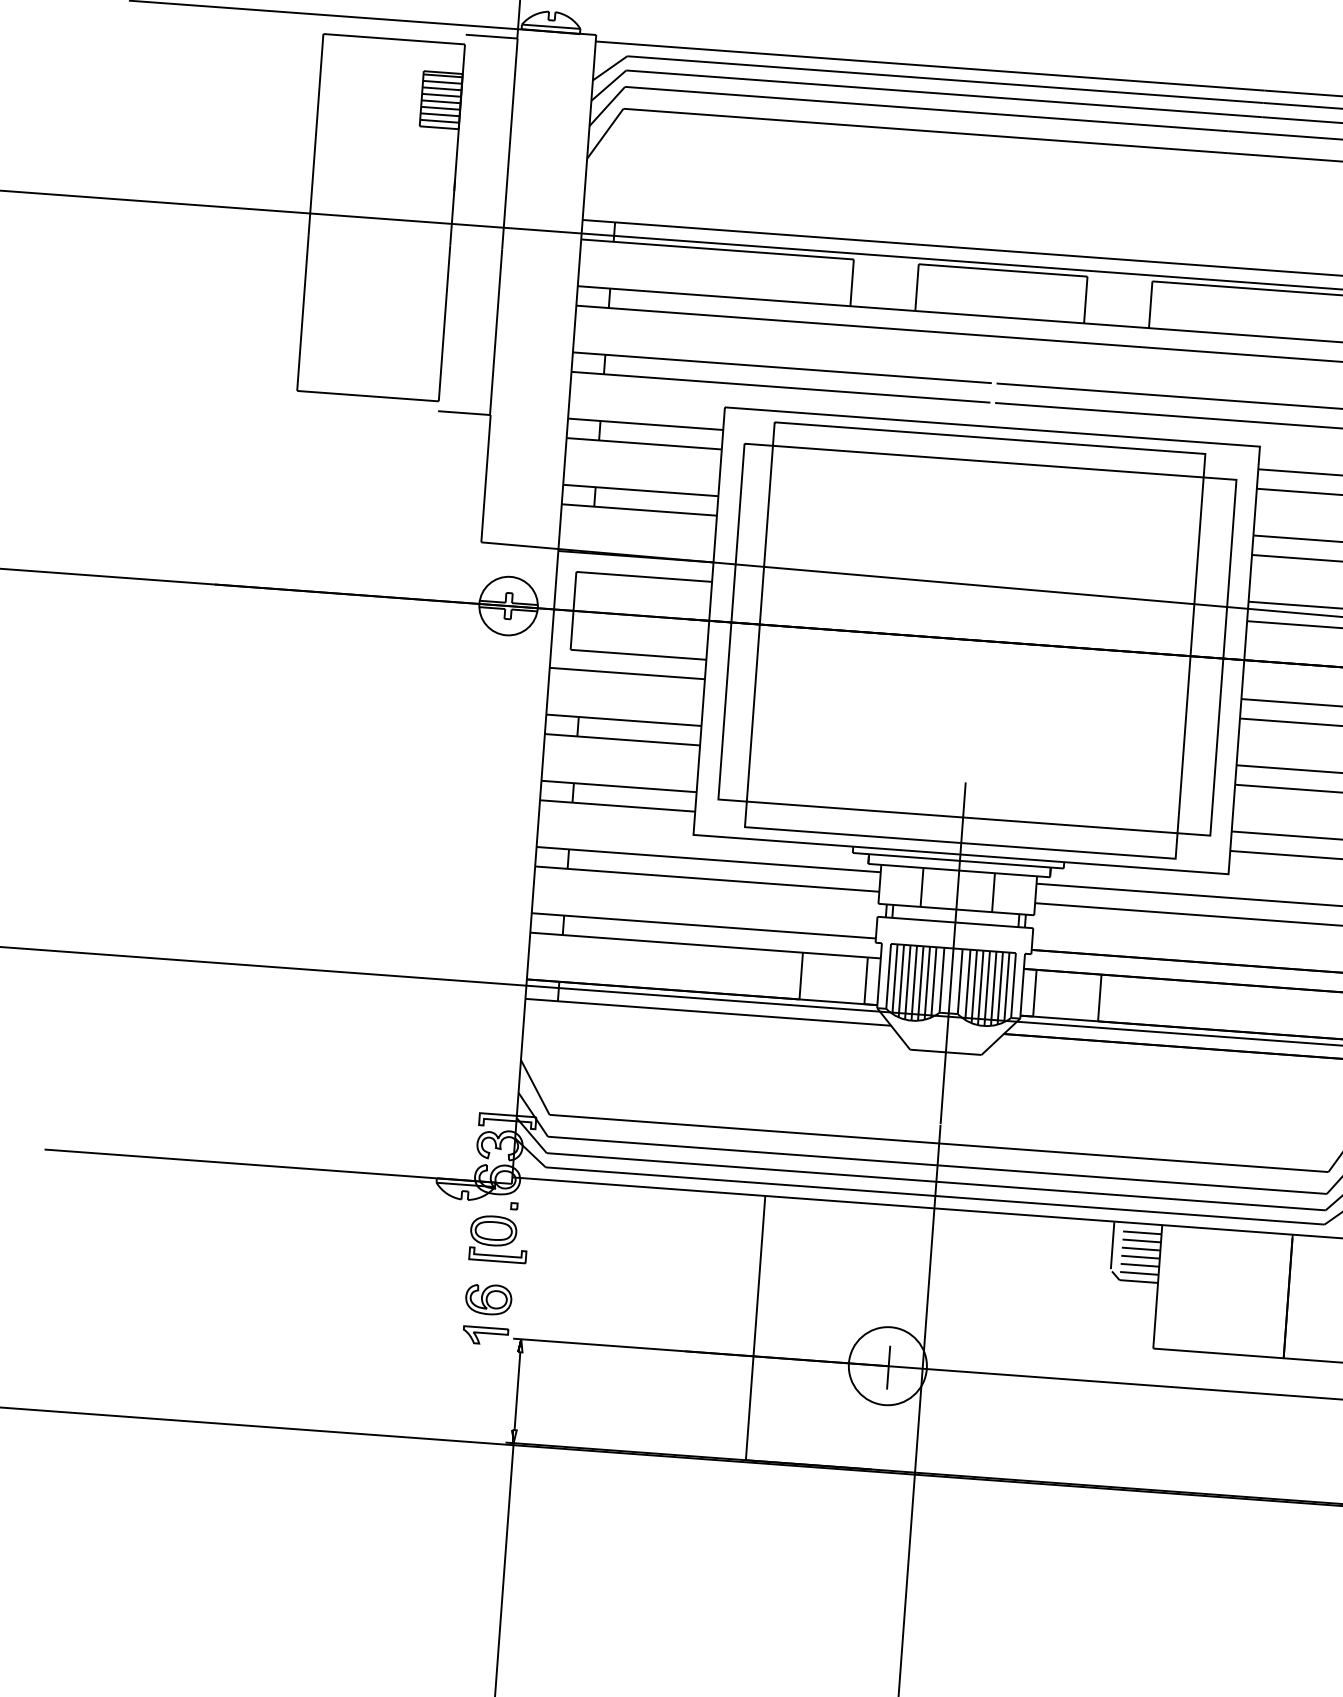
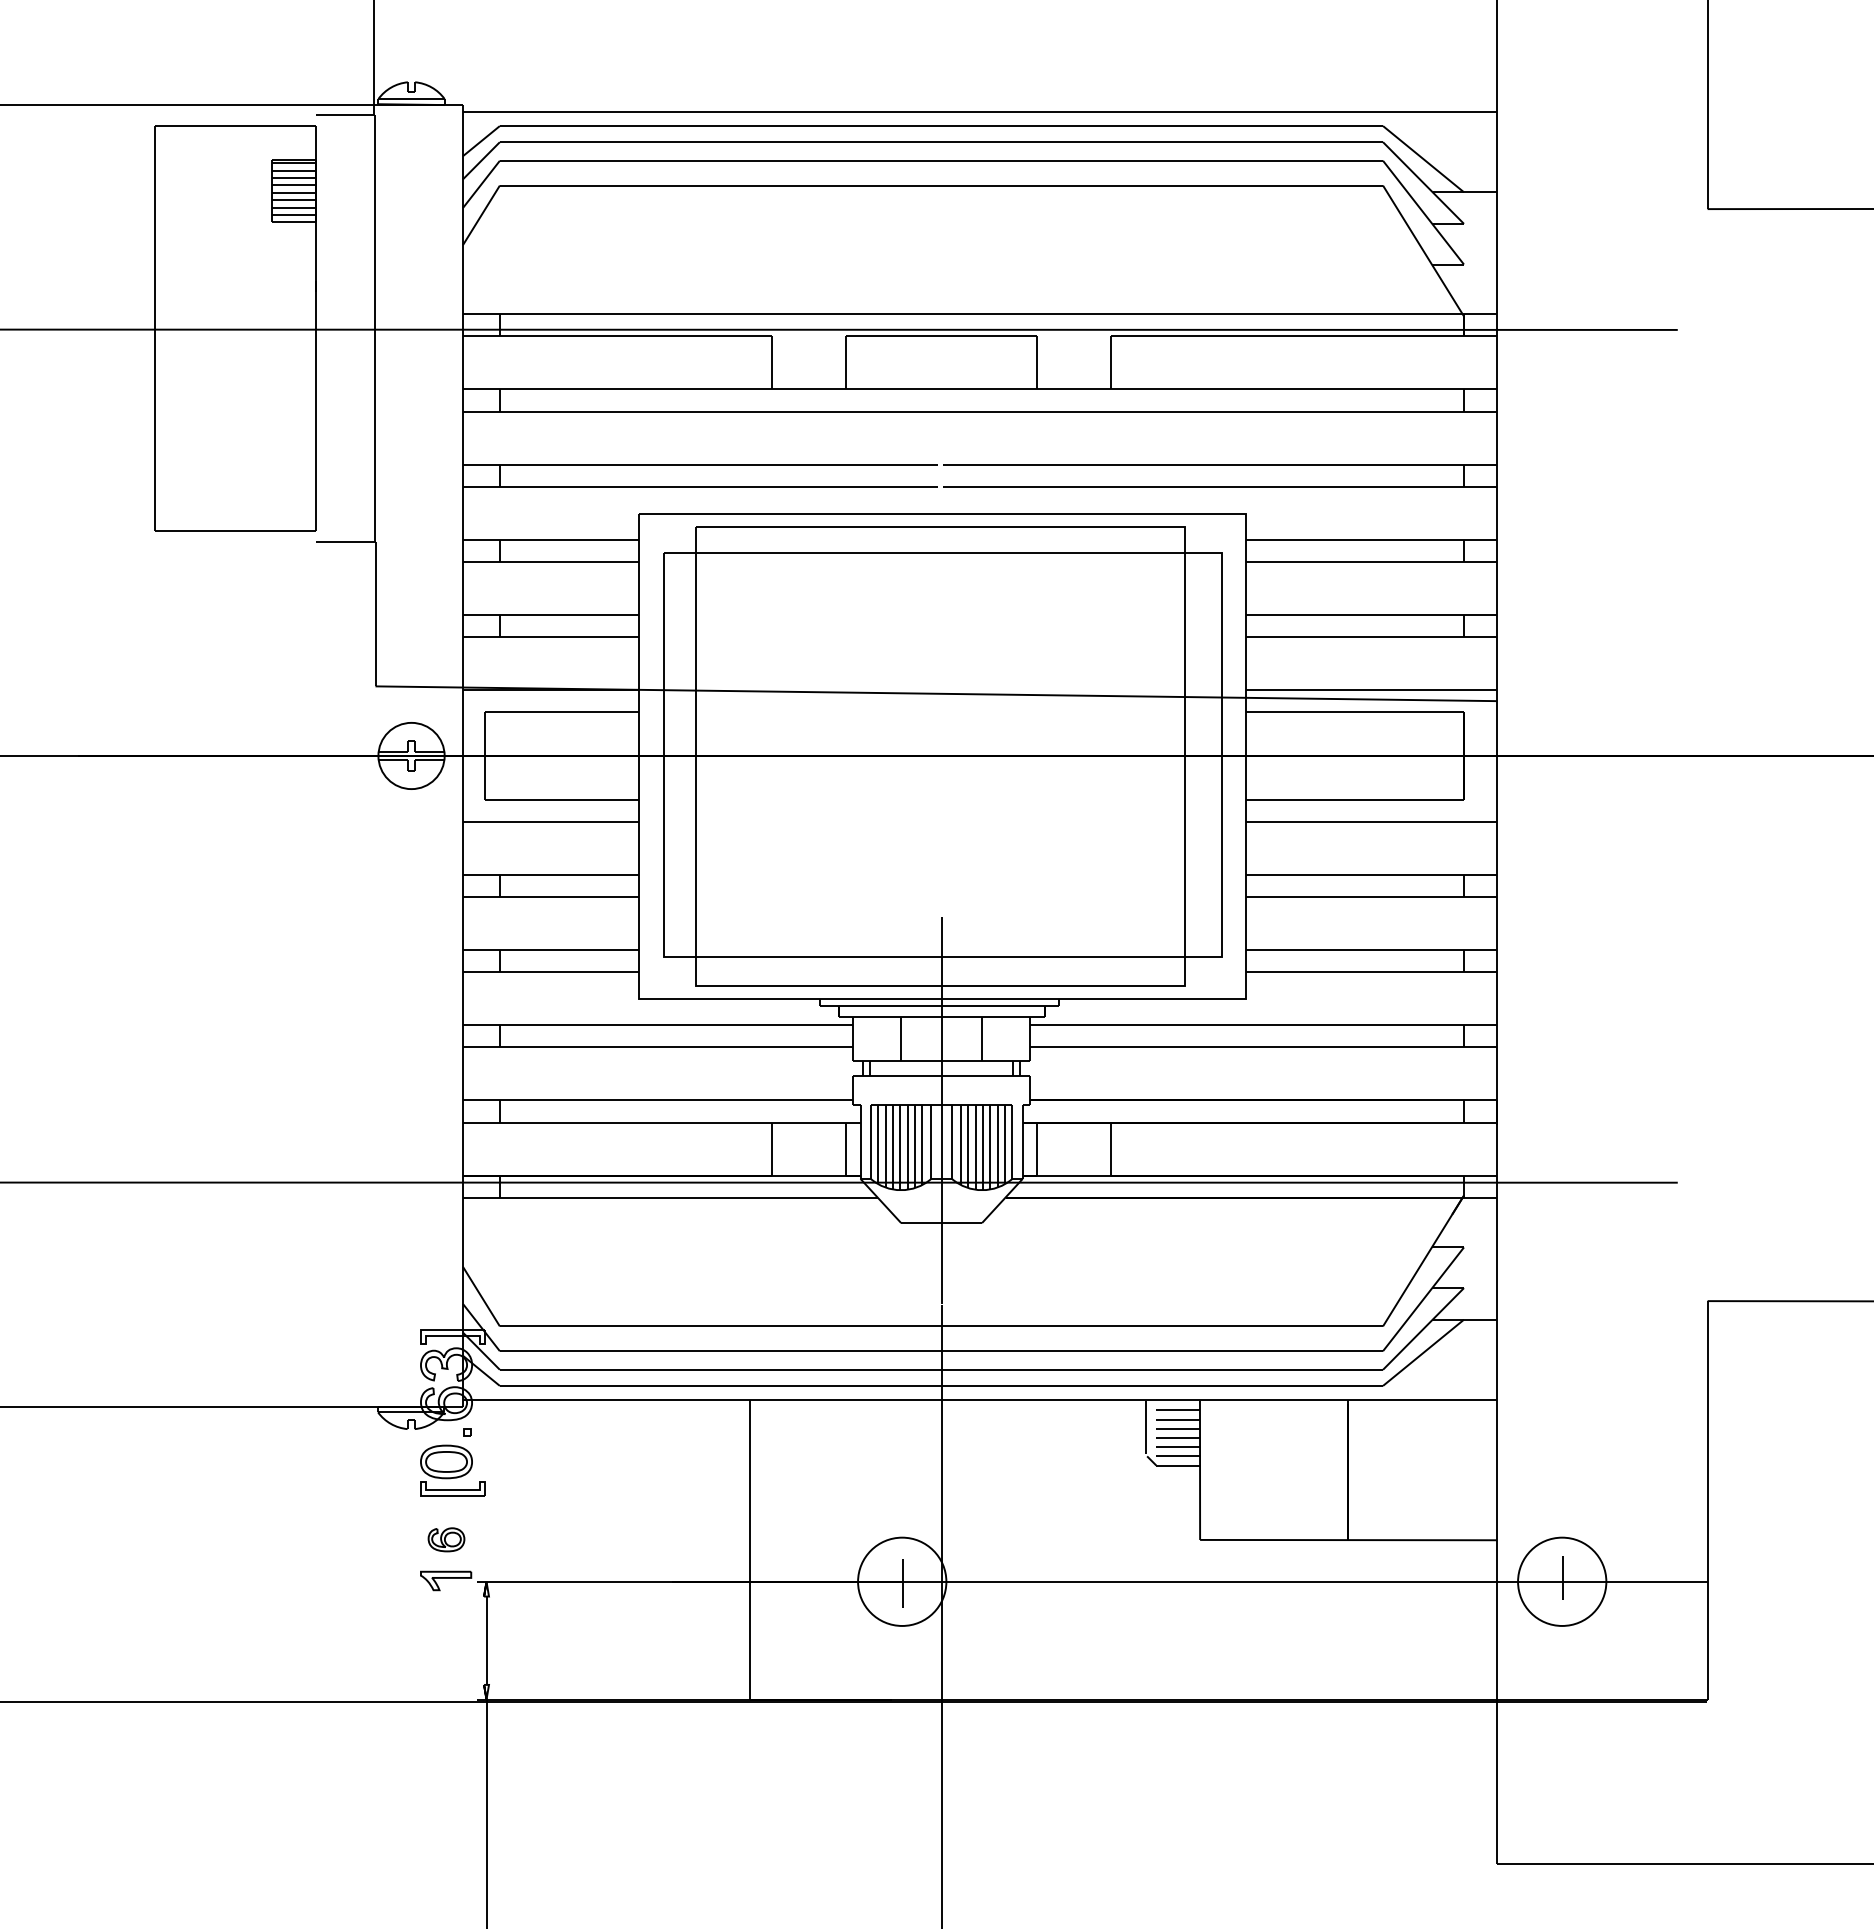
part: (488, 1299) -> (446, 1539), size x0.7

